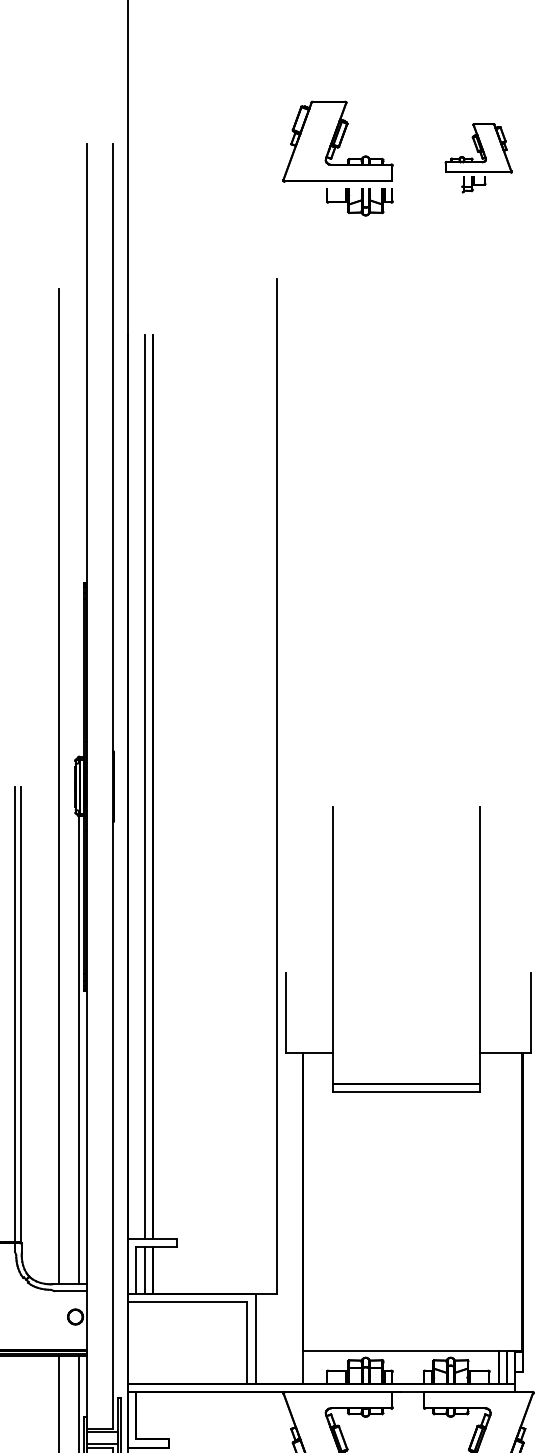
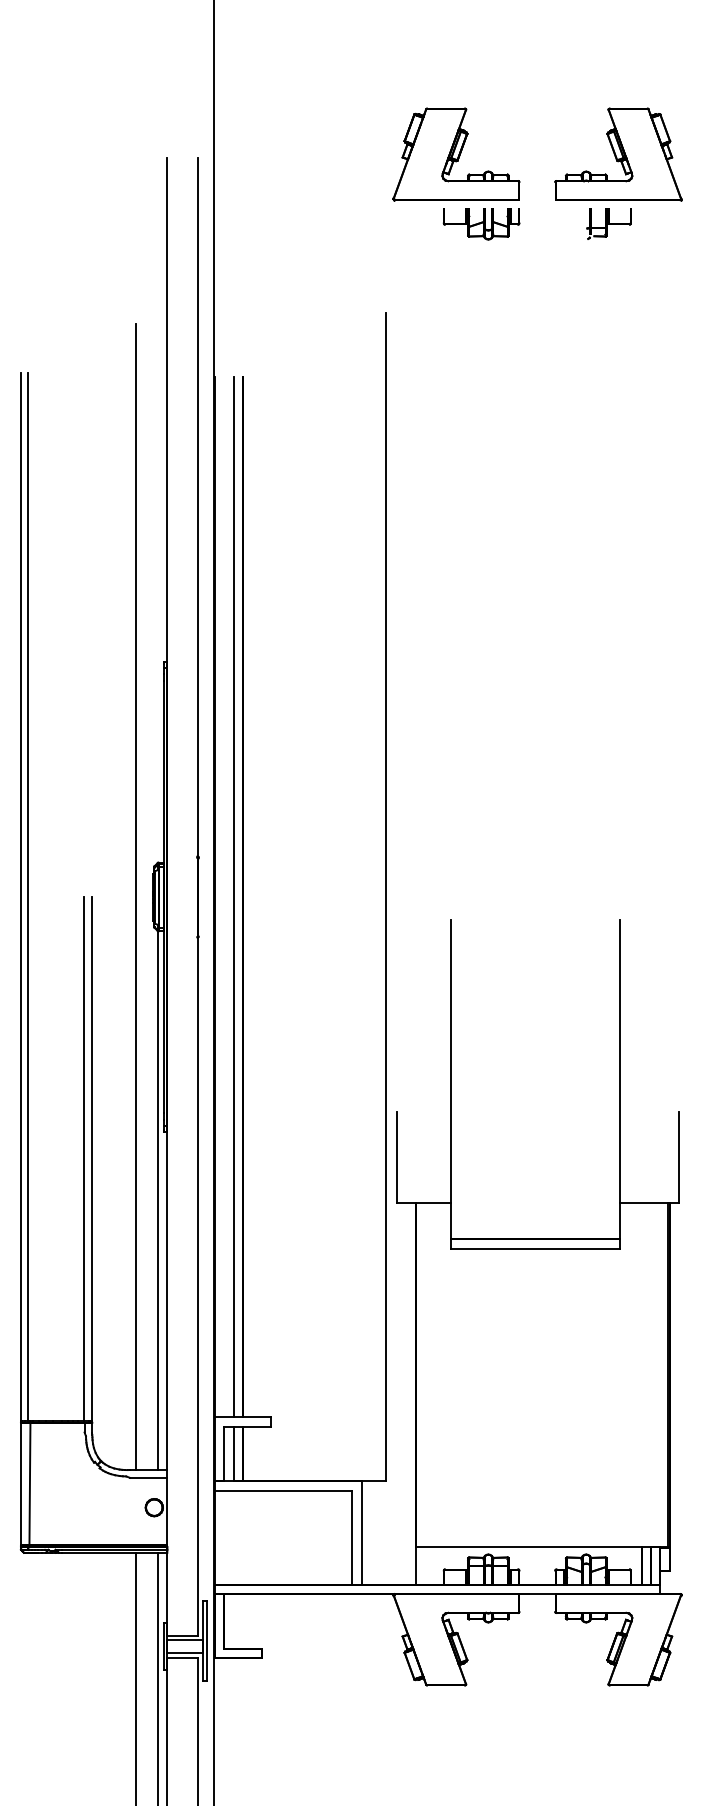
part: (478, 158) -> (618, 173), size x1.67

